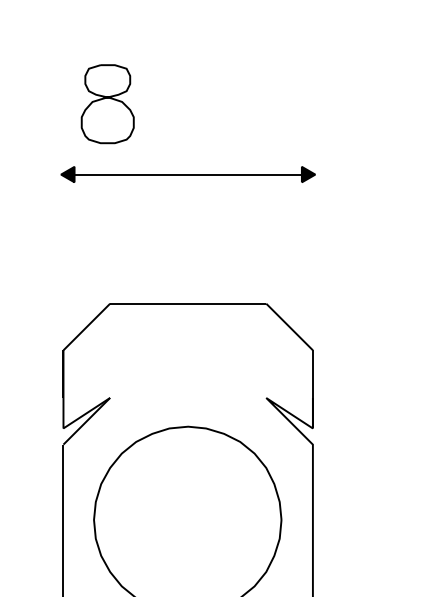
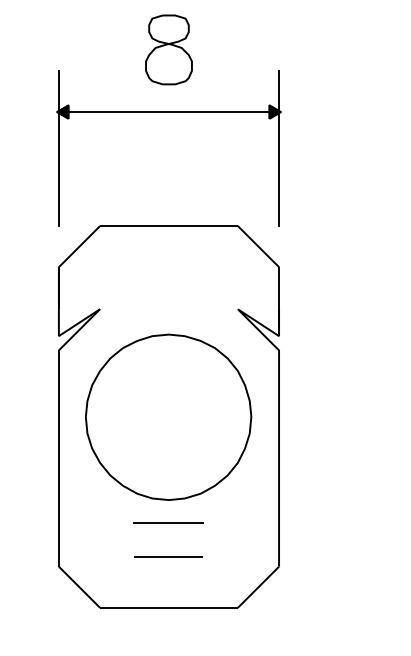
part: (107, 103) -> (168, 49), moved
line: (63, 215) -> (58, 148), added
line: (313, 215) -> (279, 148), added

